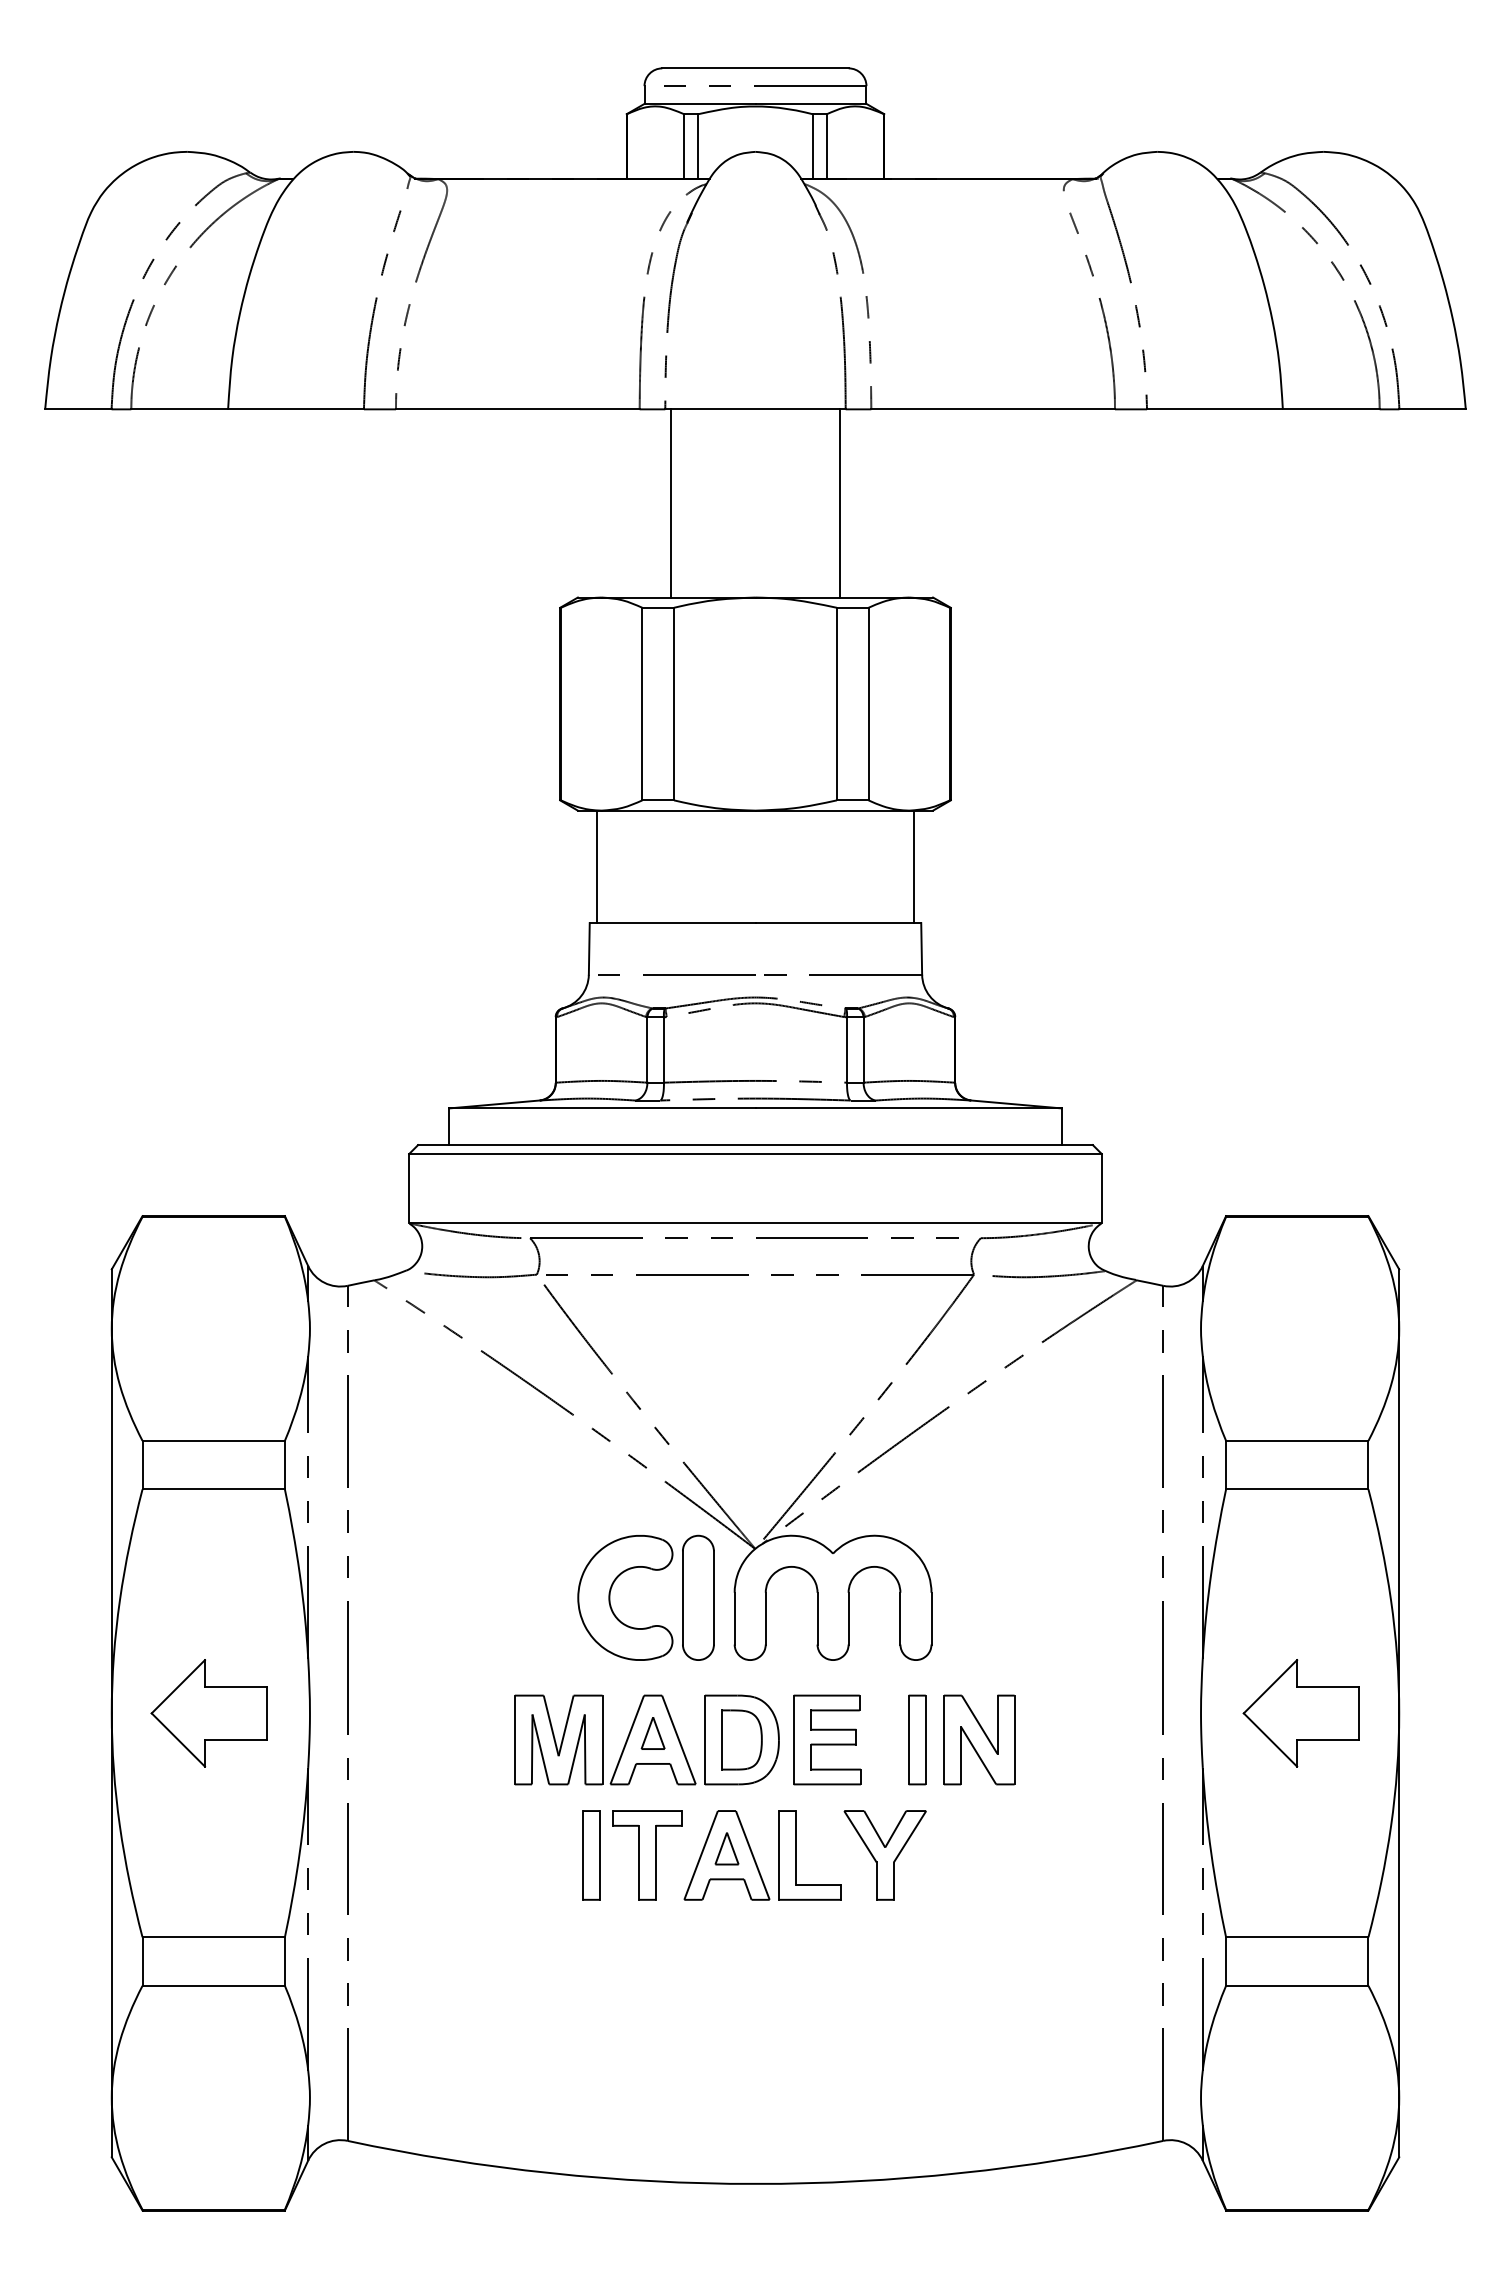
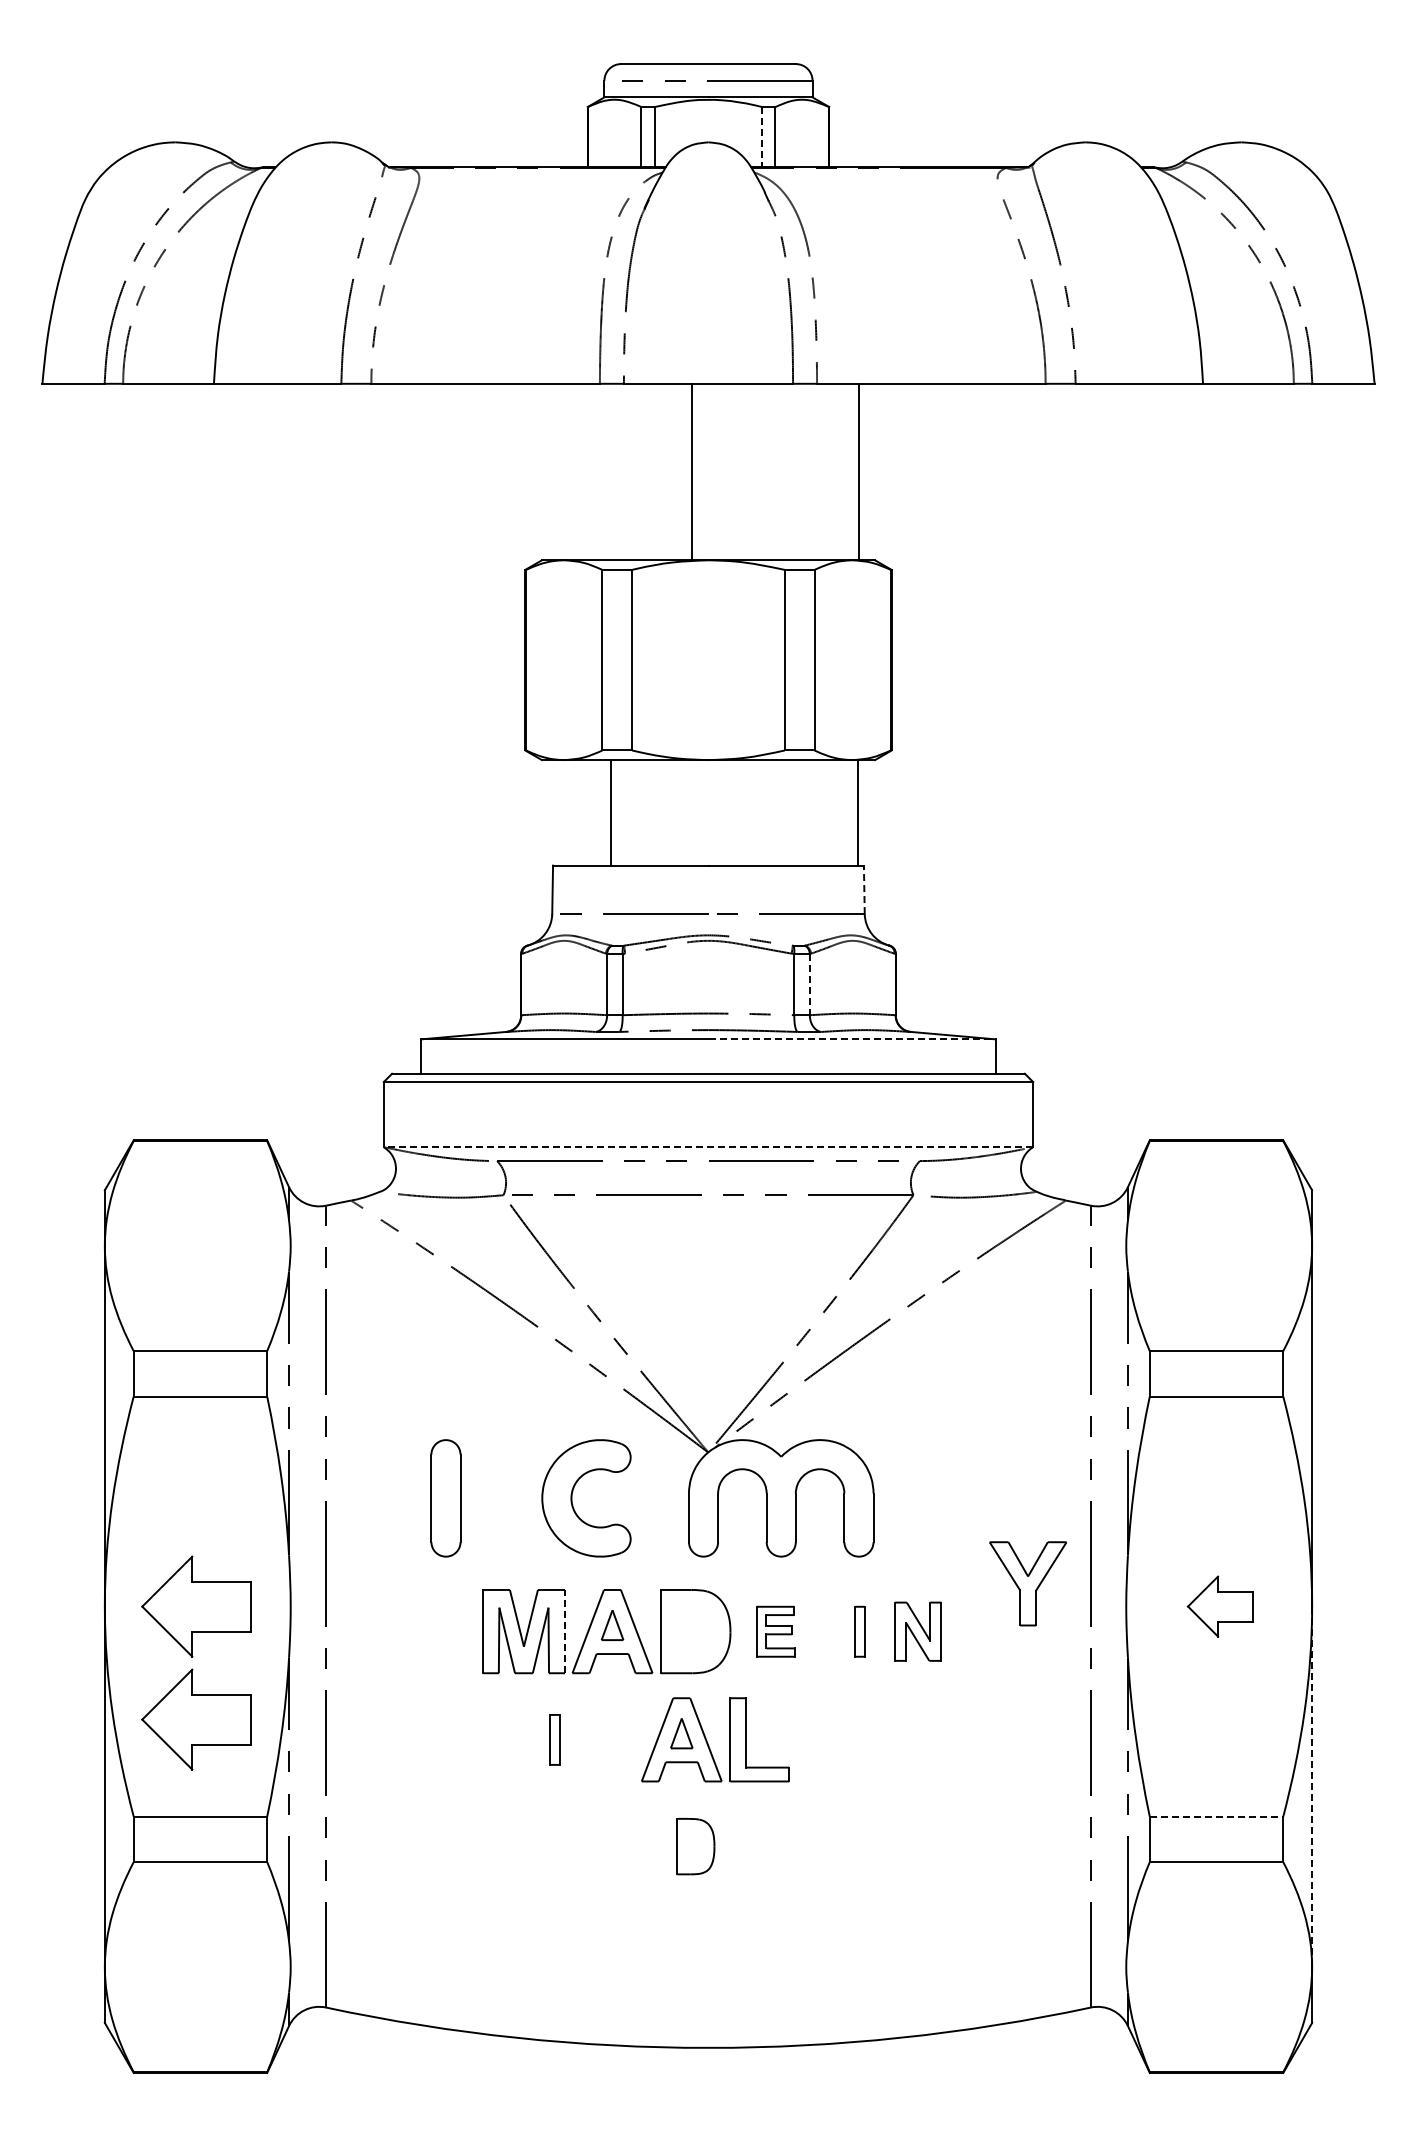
line: (812, 146) -> (761, 137), solid -> dashed
line: (671, 502) -> (692, 471), moved
line: (839, 502) -> (858, 471), moved
line: (596, 866) -> (611, 812), moved
line: (921, 948) -> (864, 889), solid -> dashed
line: (863, 1049) -> (809, 984), solid -> dashed
line: (909, 1108) -> (852, 1039), solid -> dashed
line: (754, 1223) -> (707, 1147), solid -> dashed
part: (697, 1598) -> (445, 1498), moved
part: (1301, 1713) -> (1220, 1606), size x0.6
line: (603, 1739) -> (565, 1631), solid -> dashed
part: (741, 1739) -> (695, 1846), moved
part: (826, 1739) -> (775, 1631), size x0.6
part: (916, 1739) -> (859, 1631), size x0.6
part: (978, 1739) -> (917, 1631), size x0.7
part: (209, 1833) -> (196, 1719), added
part: (591, 1855) -> (554, 1739), size x0.6
part: (647, 1855) -> (607, 1739), removed
part: (885, 1855) -> (1028, 1583), moved
line: (1399, 1906) -> (1312, 1787), solid -> dashed
line: (1297, 1937) -> (1216, 1816), solid -> dashed

